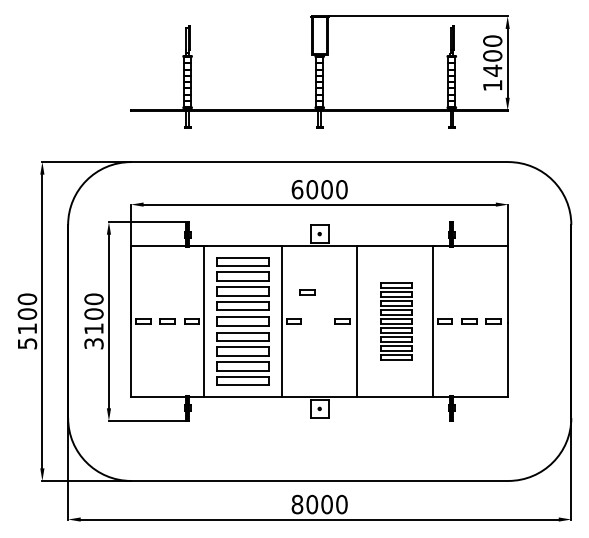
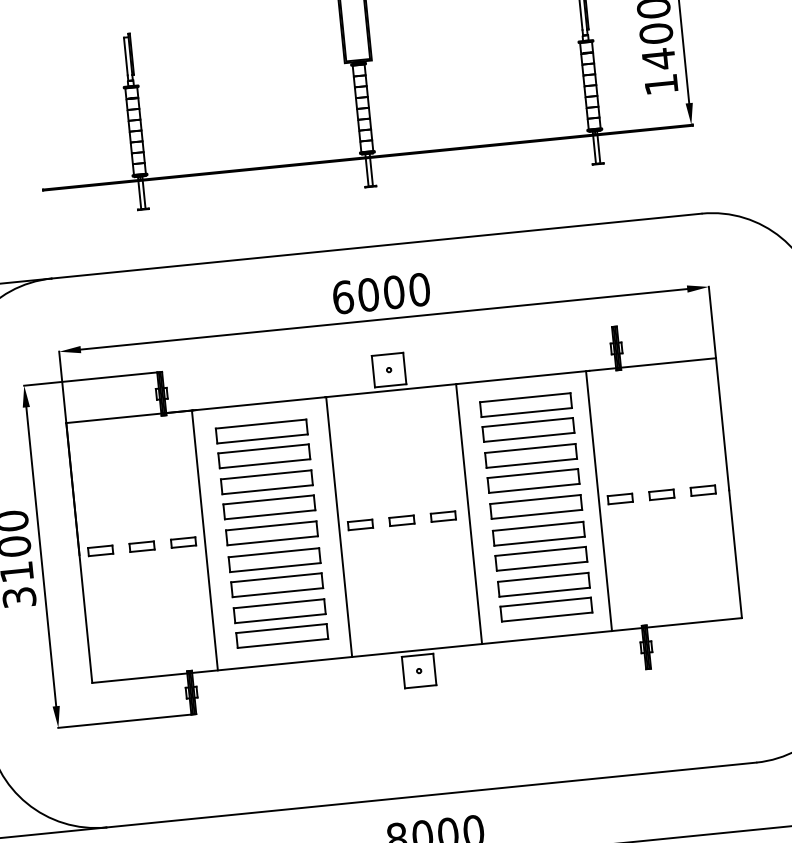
part: (307, 292) -> (402, 520), moved
part: (396, 321) -> (536, 507), size x1.67

